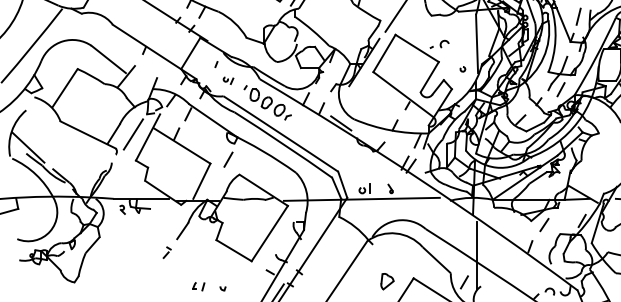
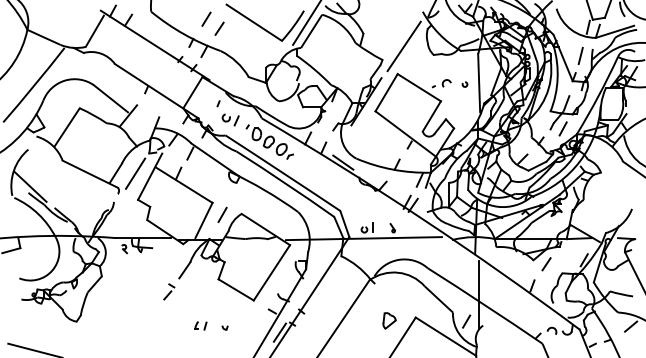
arc: (461, 69) -> (463, 84), moved
part: (228, 80) -> (230, 119), size x1.67
line: (228, 159) -> (222, 214), moved
part: (167, 252) -> (169, 291), size x1.43

